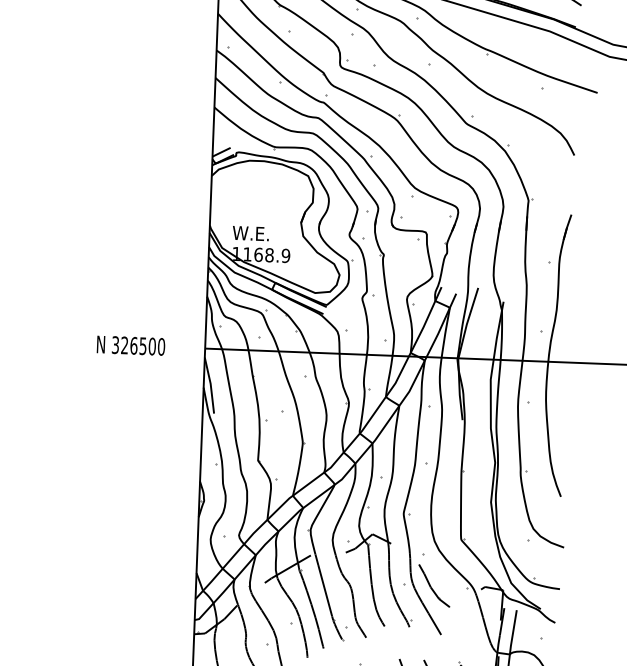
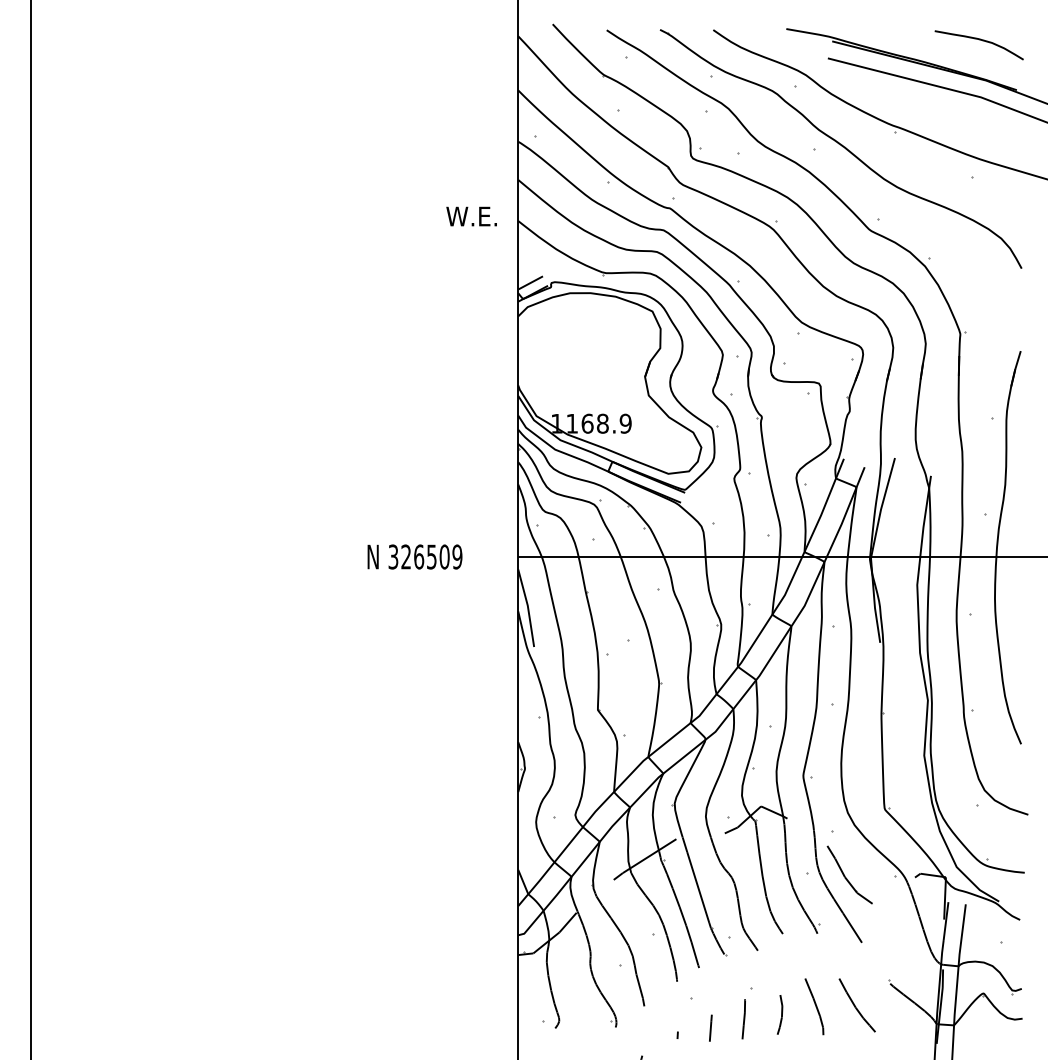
text: (250, 233) -> (471, 216), moved
text: (161, 346) -> (457, 556), 326500 -> 326509

